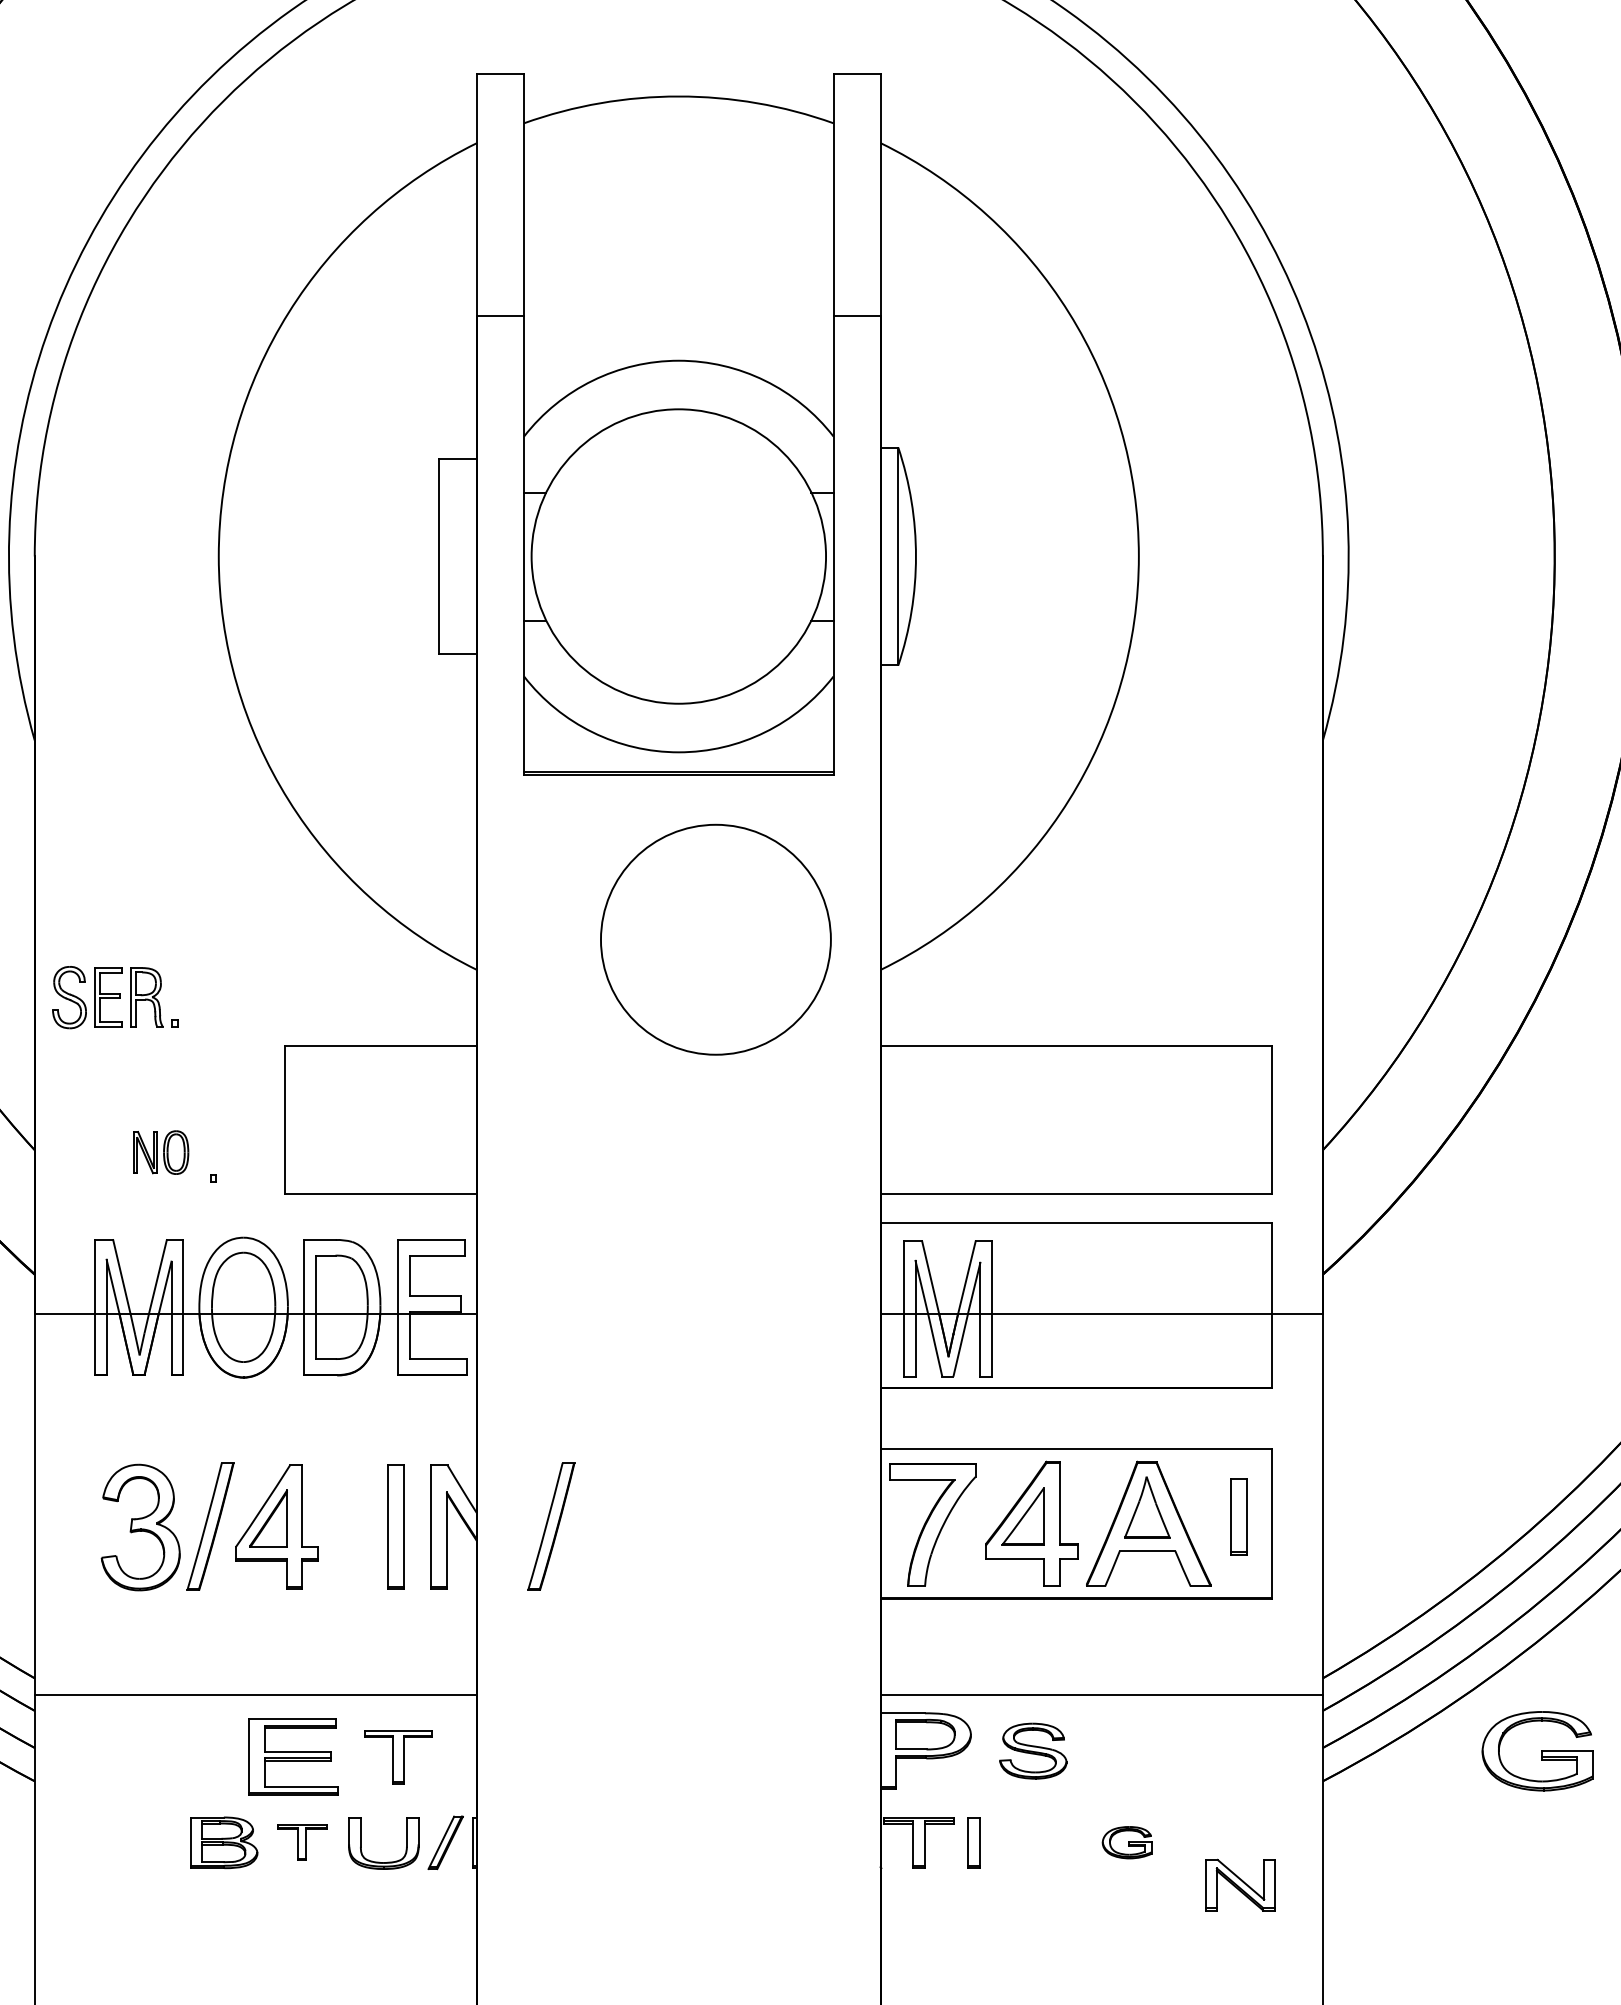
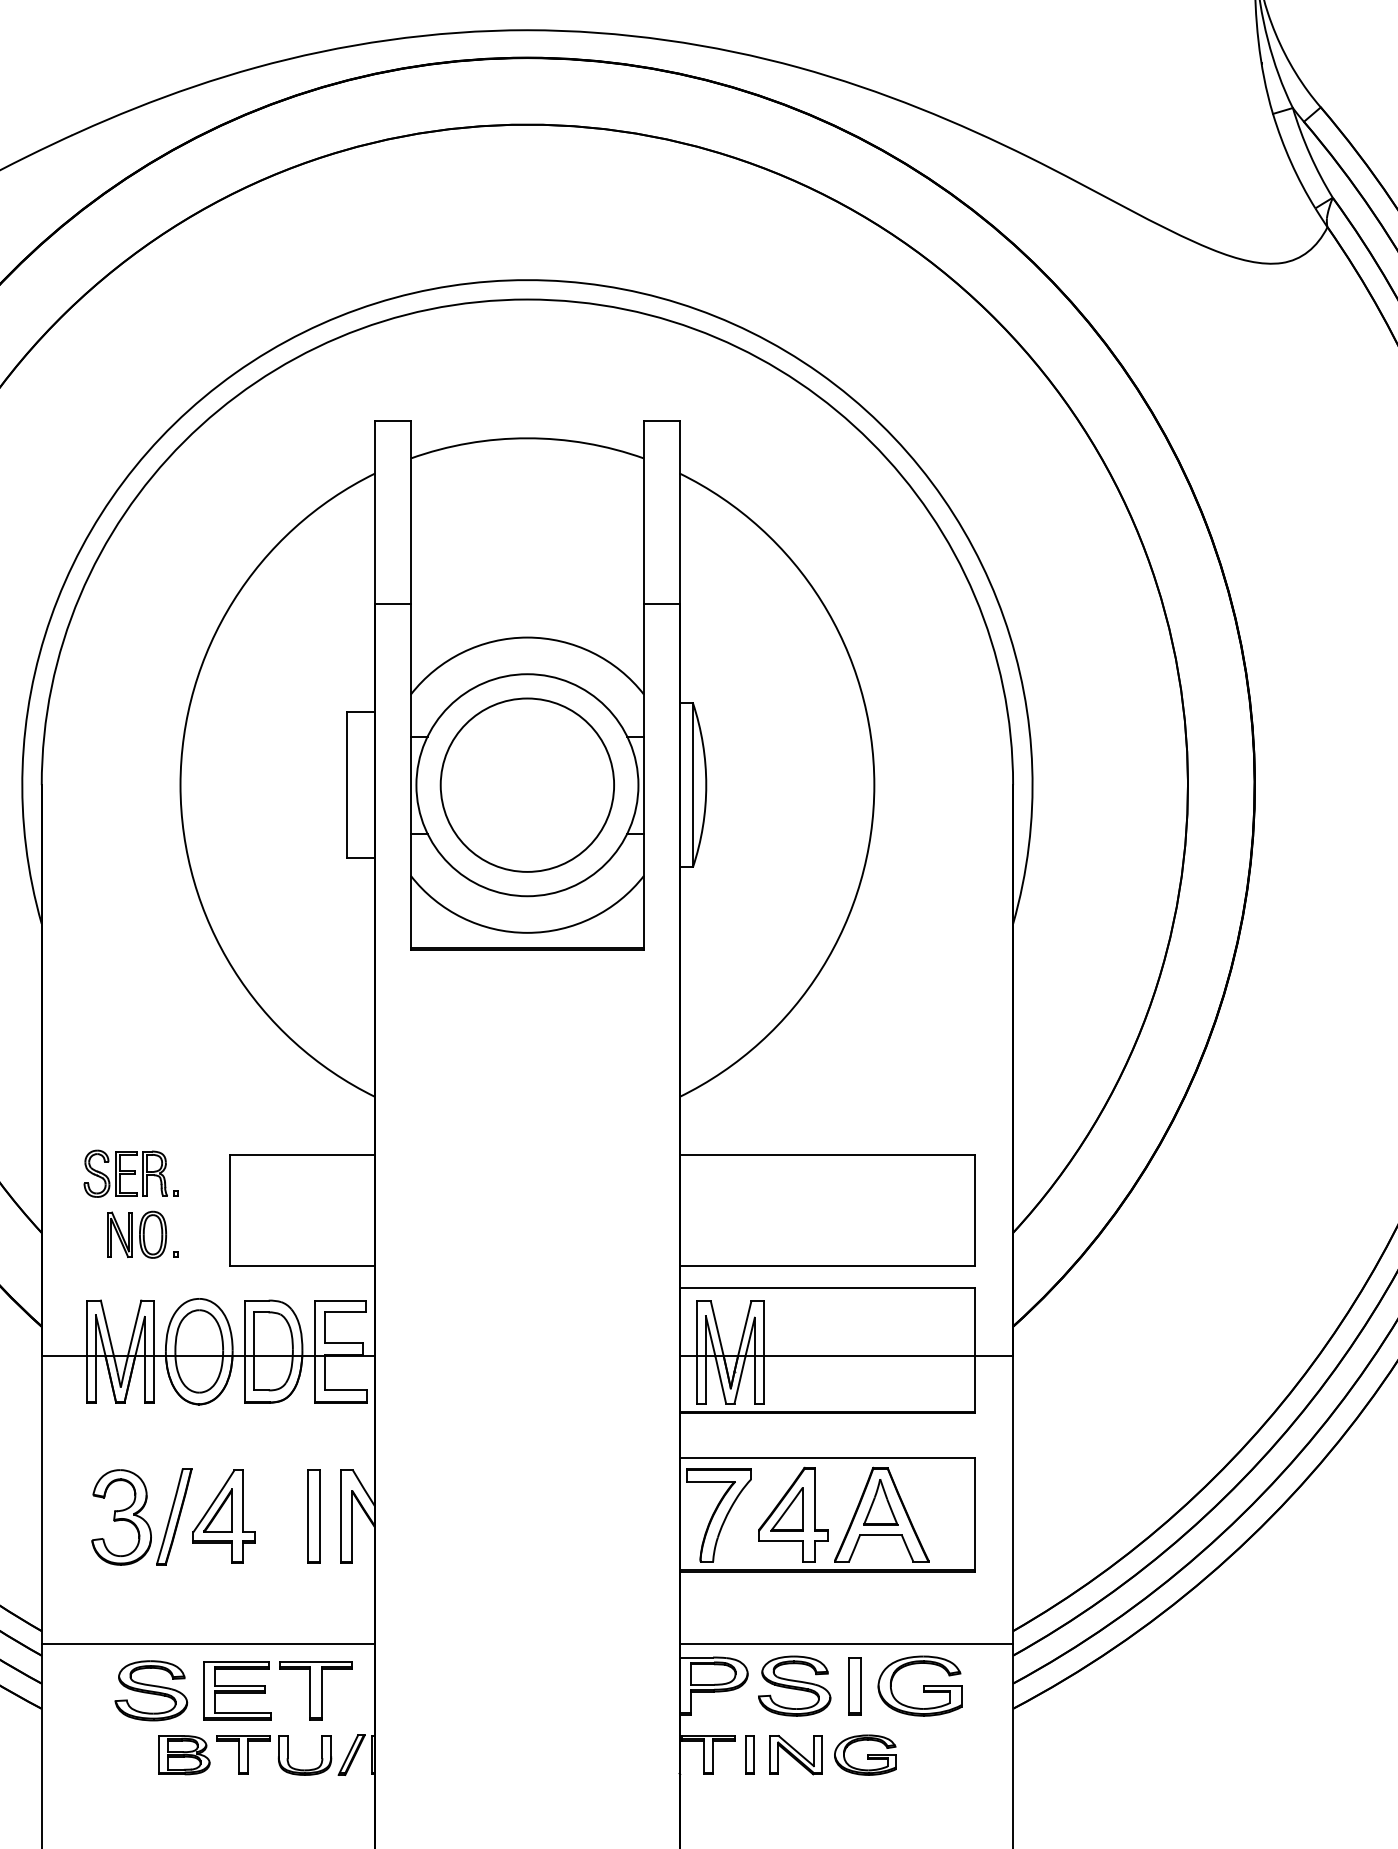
circle: (714, 938) -> (526, 784), moved
part: (113, 997) -> (130, 1173), moved
part: (161, 1152) -> (137, 1234), size x1.43
part: (1238, 1517) -> (854, 1686), moved
part: (551, 1526) -> (431, 1516), removed
part: (1032, 1750) -> (794, 1685), size x1.43
part: (1536, 1750) -> (919, 1685), moved
part: (180, 1757) -> (151, 1690), added
part: (397, 1757) -> (315, 1690), size x1.43
part: (302, 1841) -> (243, 1754), size x1.43
part: (1127, 1841) -> (865, 1754), size x1.67
part: (1239, 1885) -> (795, 1755), moved

